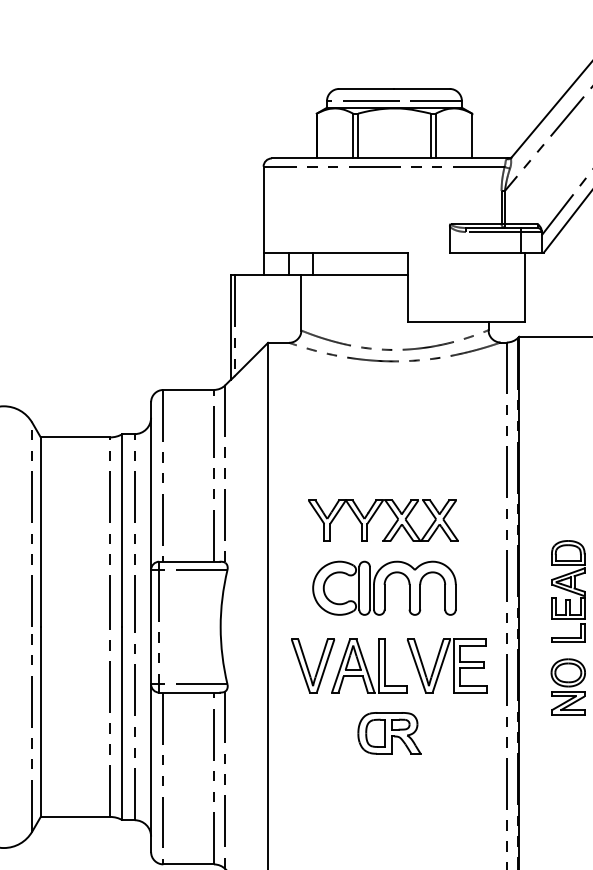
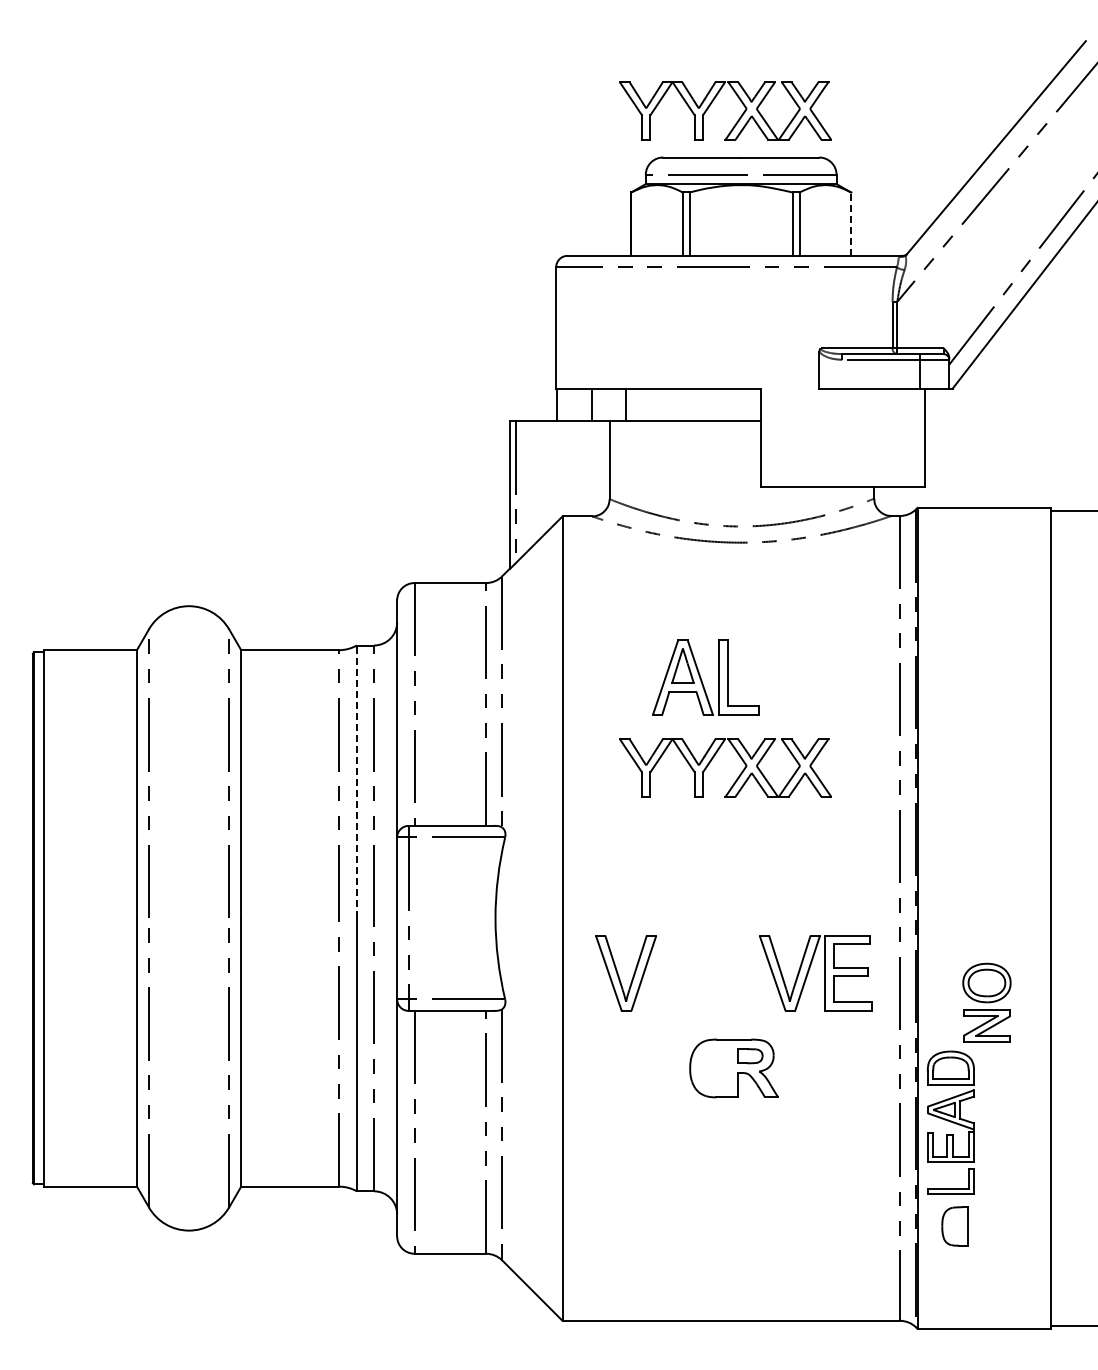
part: (374, 50) -> (712, 103), added
line: (472, 136) -> (851, 224), solid -> dashed
line: (122, 530) -> (356, 781), solid -> dashed
part: (384, 588) -> (726, 863), removed
part: (568, 591) -> (950, 1122), moved
part: (369, 666) -> (705, 677), moved
part: (374, 733) -> (954, 1226), moved

